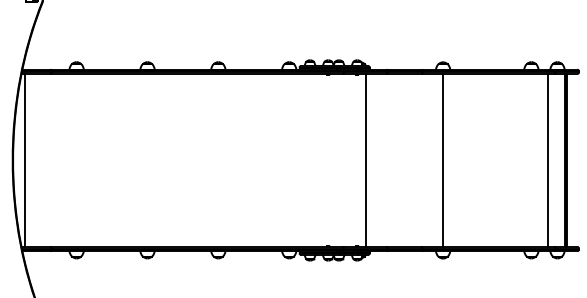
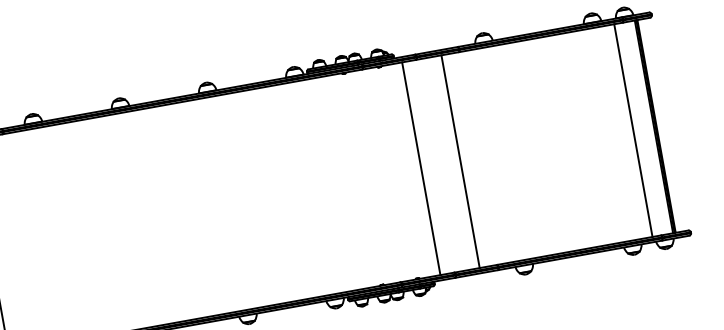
line: (365, 159) -> (420, 167), moved
line: (442, 159) -> (460, 160), moved

